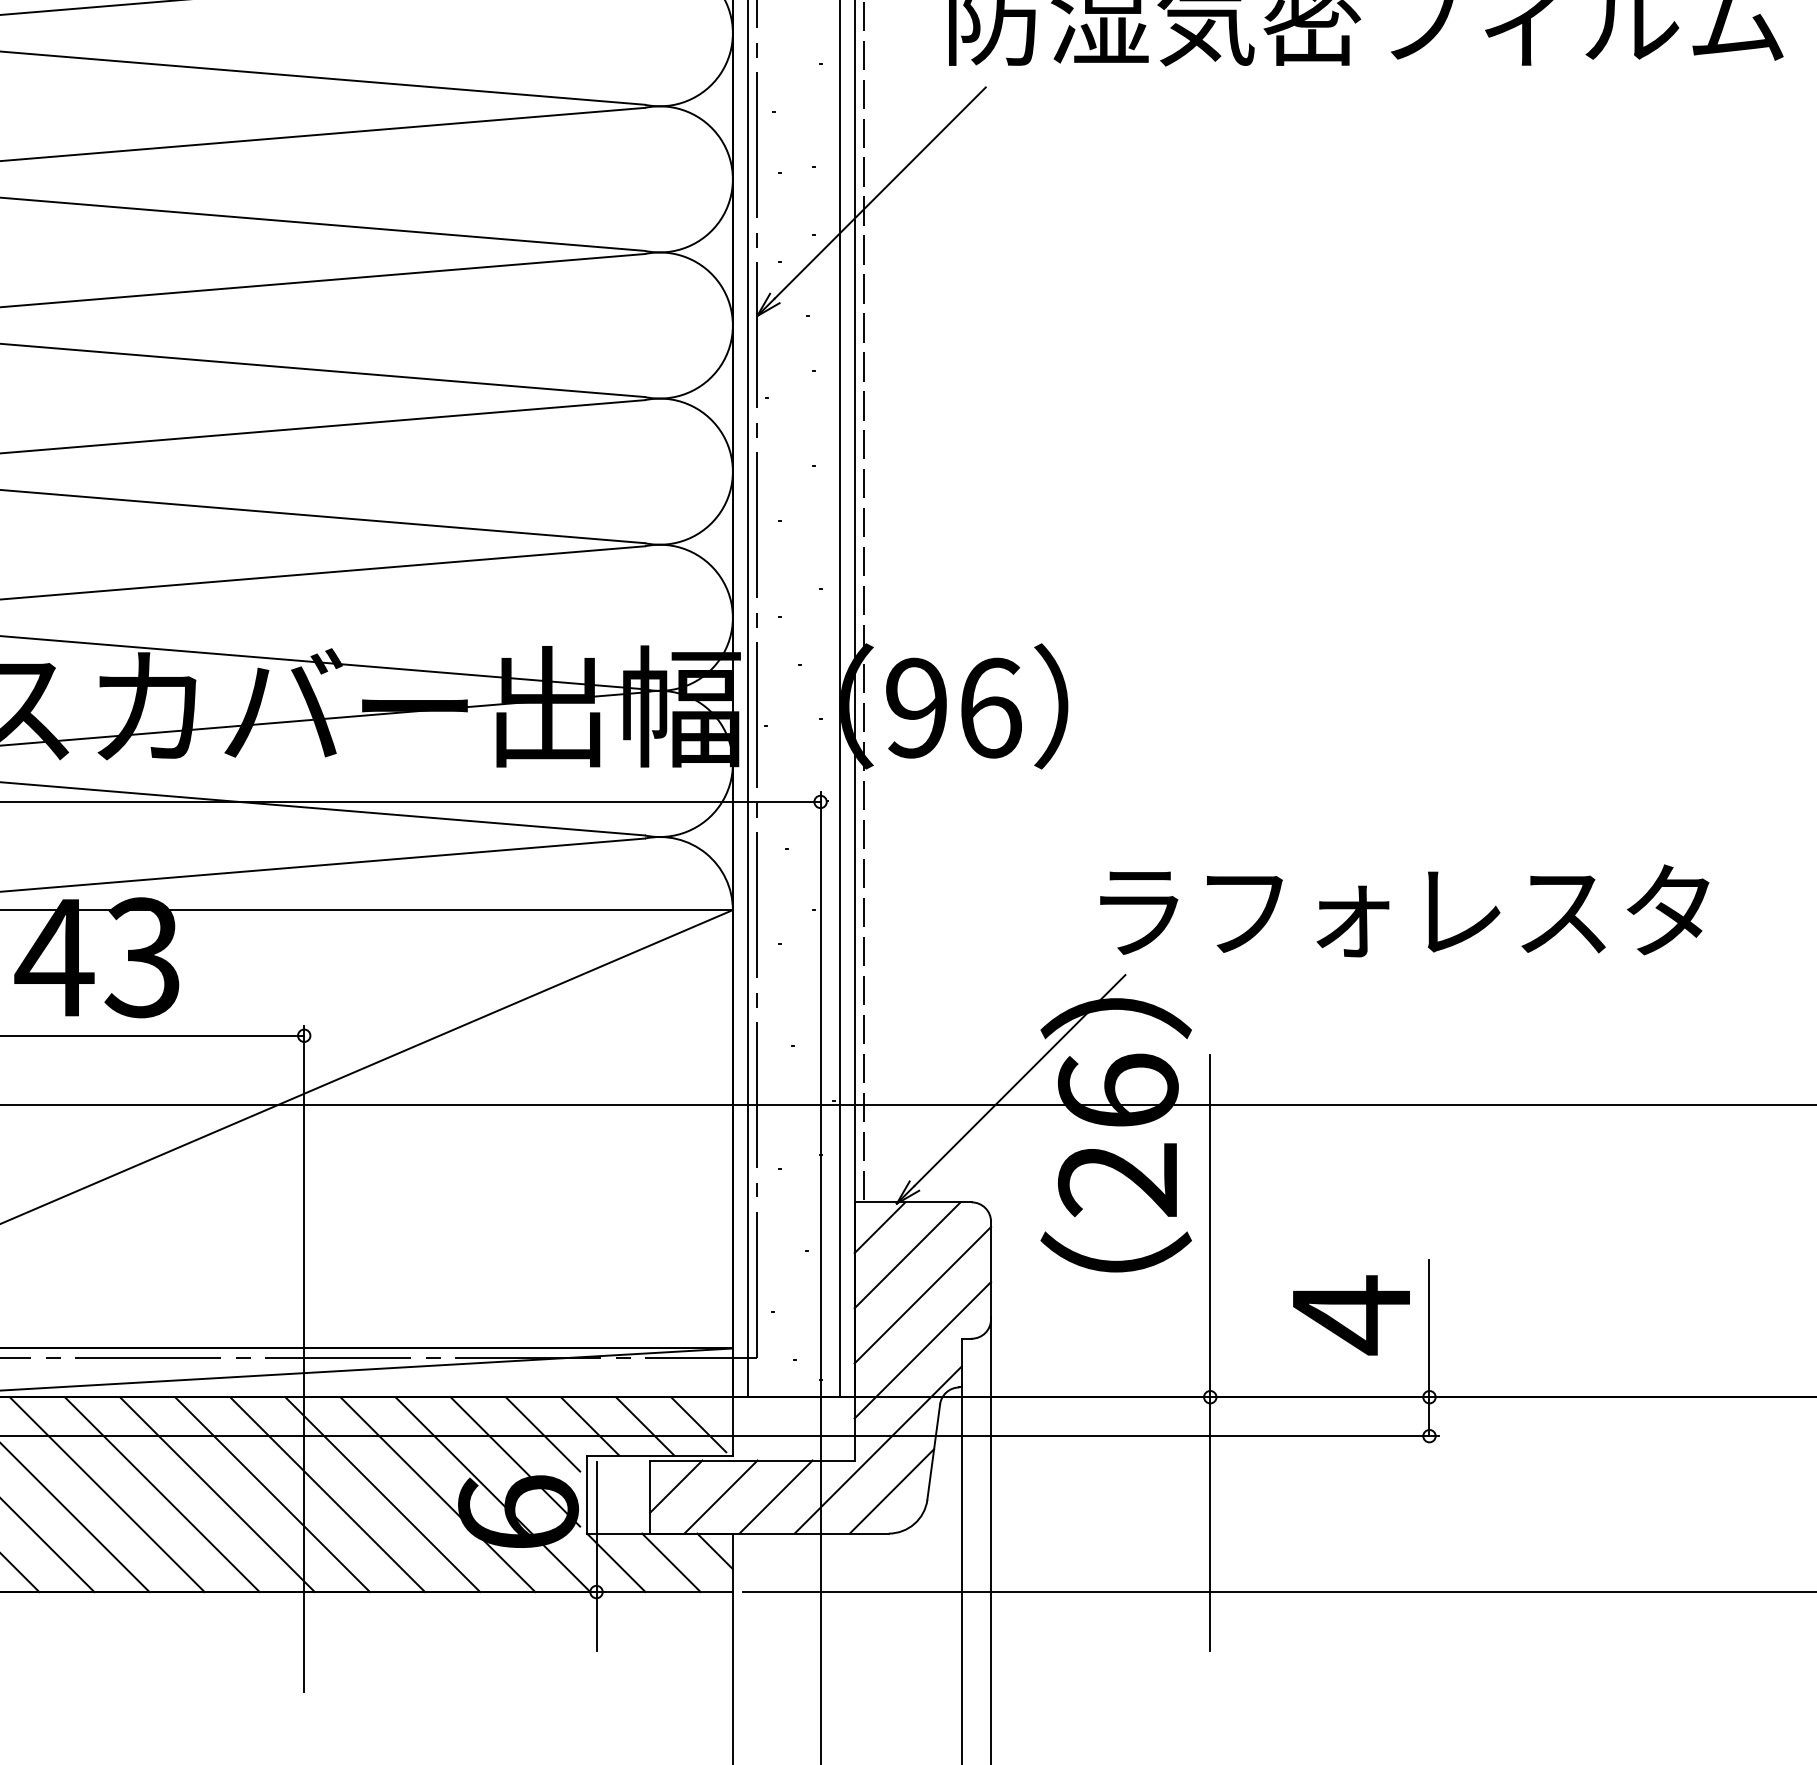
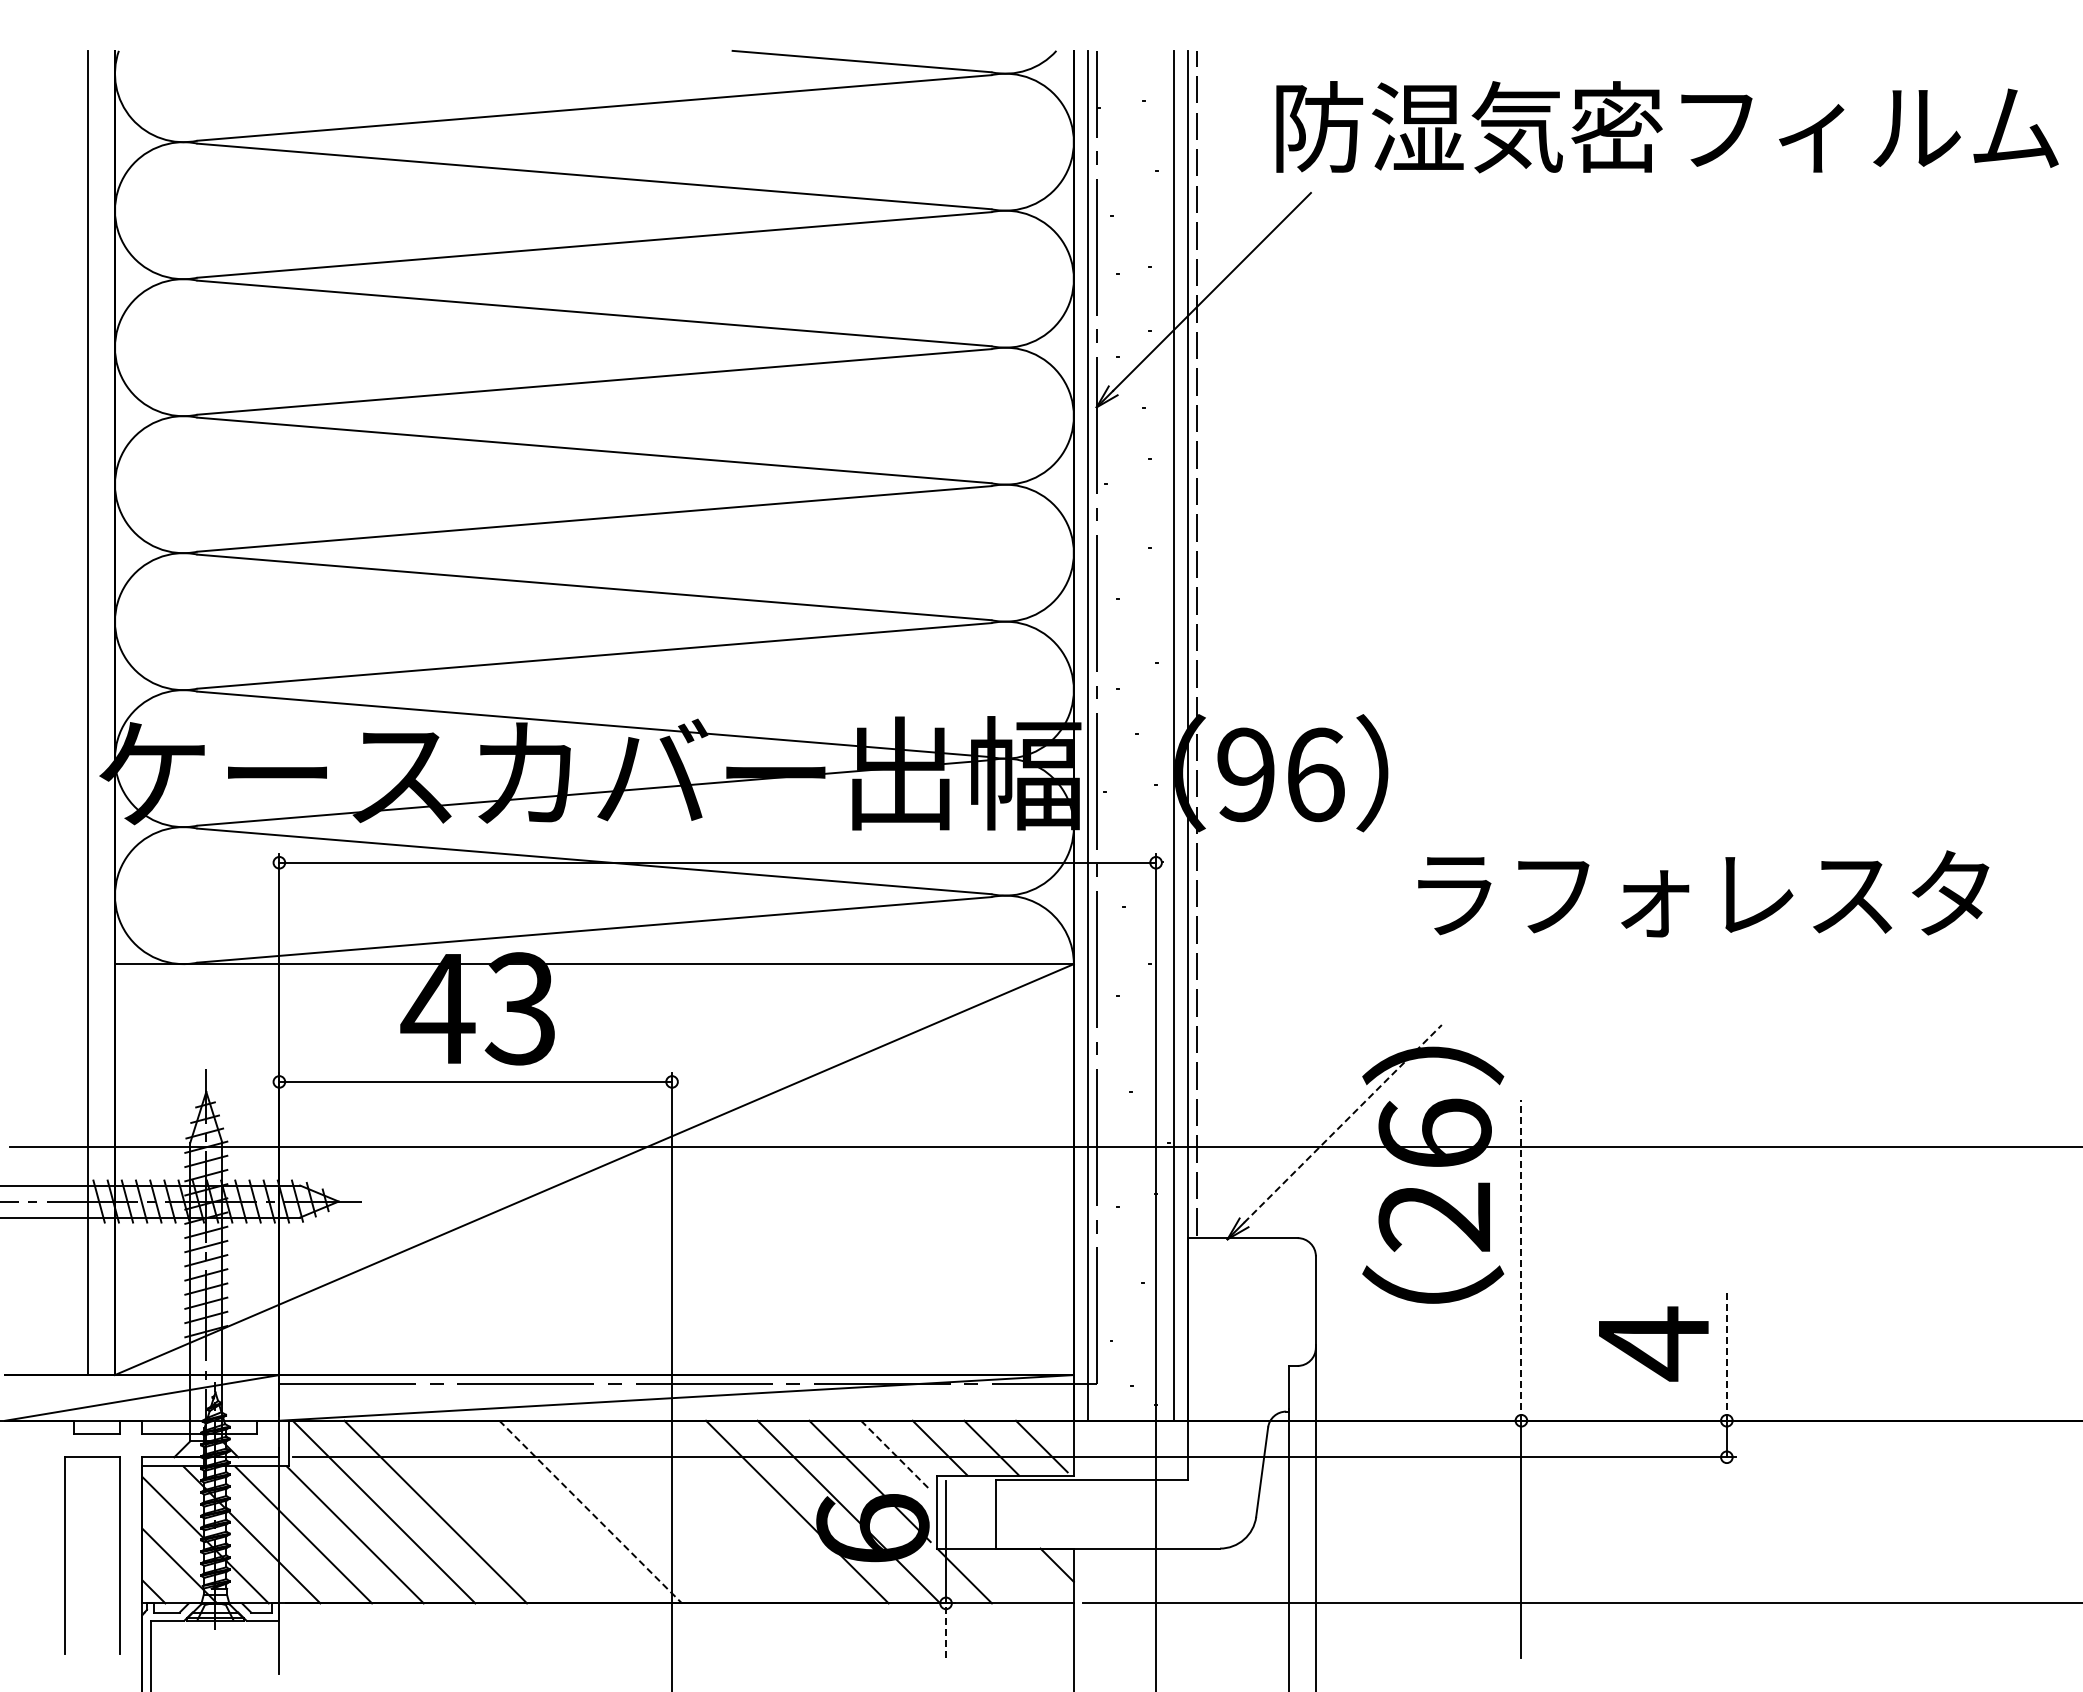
text: (1404, 910) -> (1703, 893), moved
line: (1019, 1080) -> (1342, 1123), solid -> dashed
line: (1210, 1225) -> (1521, 1259), solid -> dashed
line: (879, 1227) -> (1211, 1261), removed
line: (907, 1255) -> (1237, 1287), removed
line: (922, 1295) -> (1251, 1325), removed
line: (1429, 1327) -> (1726, 1355), solid -> dashed
line: (922, 1350) -> (1251, 1376), removed
line: (543, 1434) -> (896, 1455), solid -> dashed
line: (877, 1449) -> (1209, 1469), removed
line: (675, 1486) -> (1020, 1504), removed
line: (891, 1490) -> (1222, 1508), removed
line: (107, 1494) -> (487, 1511), removed
line: (161, 1494) -> (538, 1511), removed
line: (272, 1494) -> (642, 1511), removed
line: (327, 1494) -> (693, 1511), removed
line: (382, 1494) -> (745, 1511), removed
line: (218, 1495) -> (591, 1512), solid -> dashed
line: (720, 1497) -> (1062, 1514), removed
line: (776, 1497) -> (1114, 1514), removed
line: (670, 1562) -> (1015, 1575), removed
line: (596, 1620) -> (946, 1630), solid -> dashed

